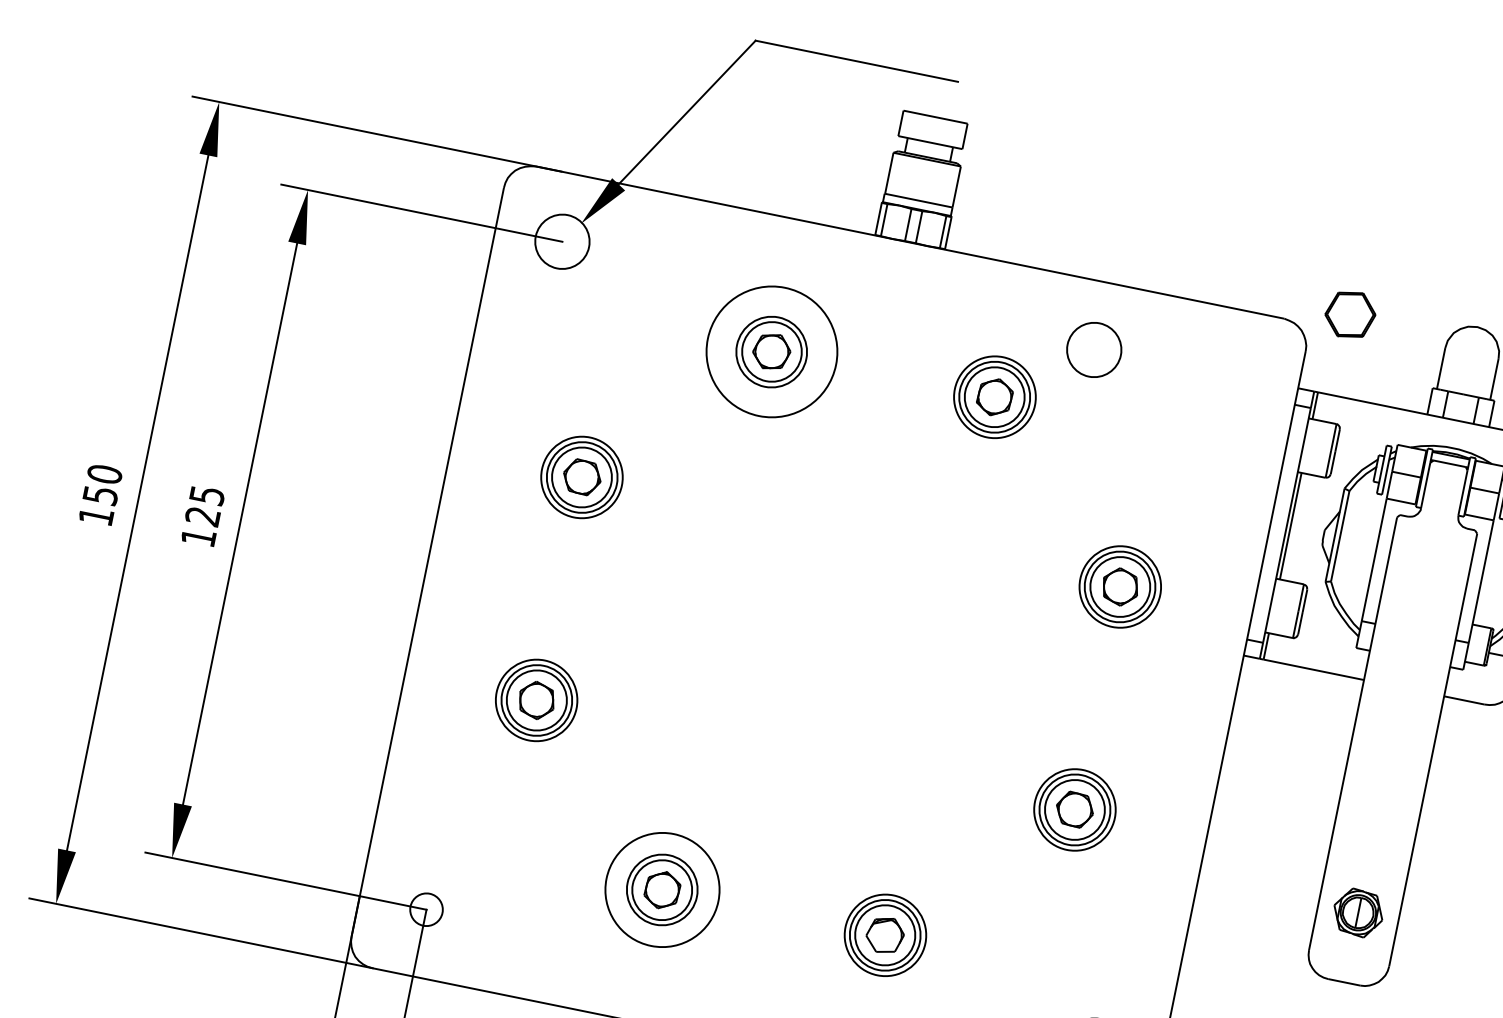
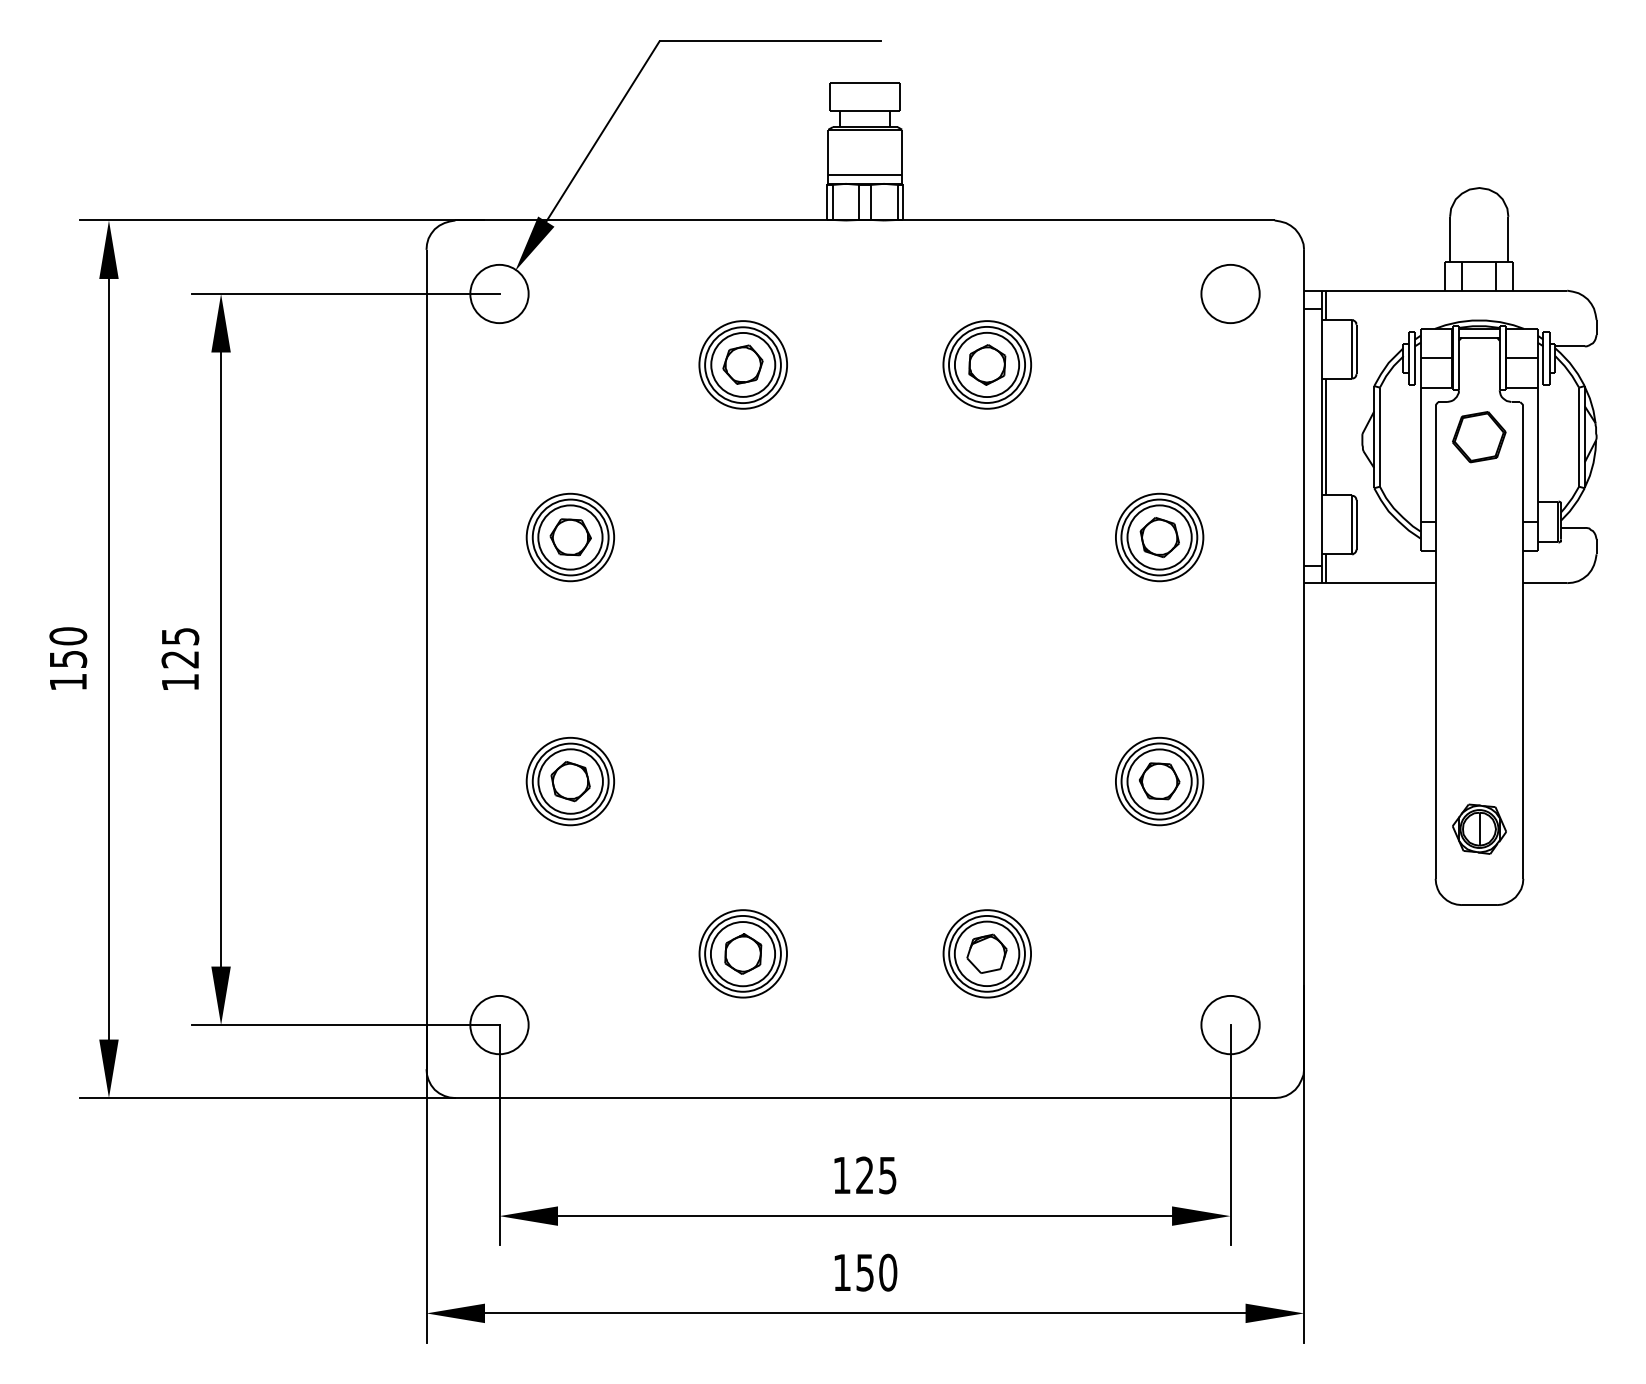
part: (1350, 315) -> (1479, 437), moved
circle: (1094, 349) -> (1230, 293), moved
circle: (772, 351) -> (743, 364), size x0.62
circle: (662, 889) -> (743, 953), size x0.71
circle: (426, 909) -> (499, 1024), size x1.67

